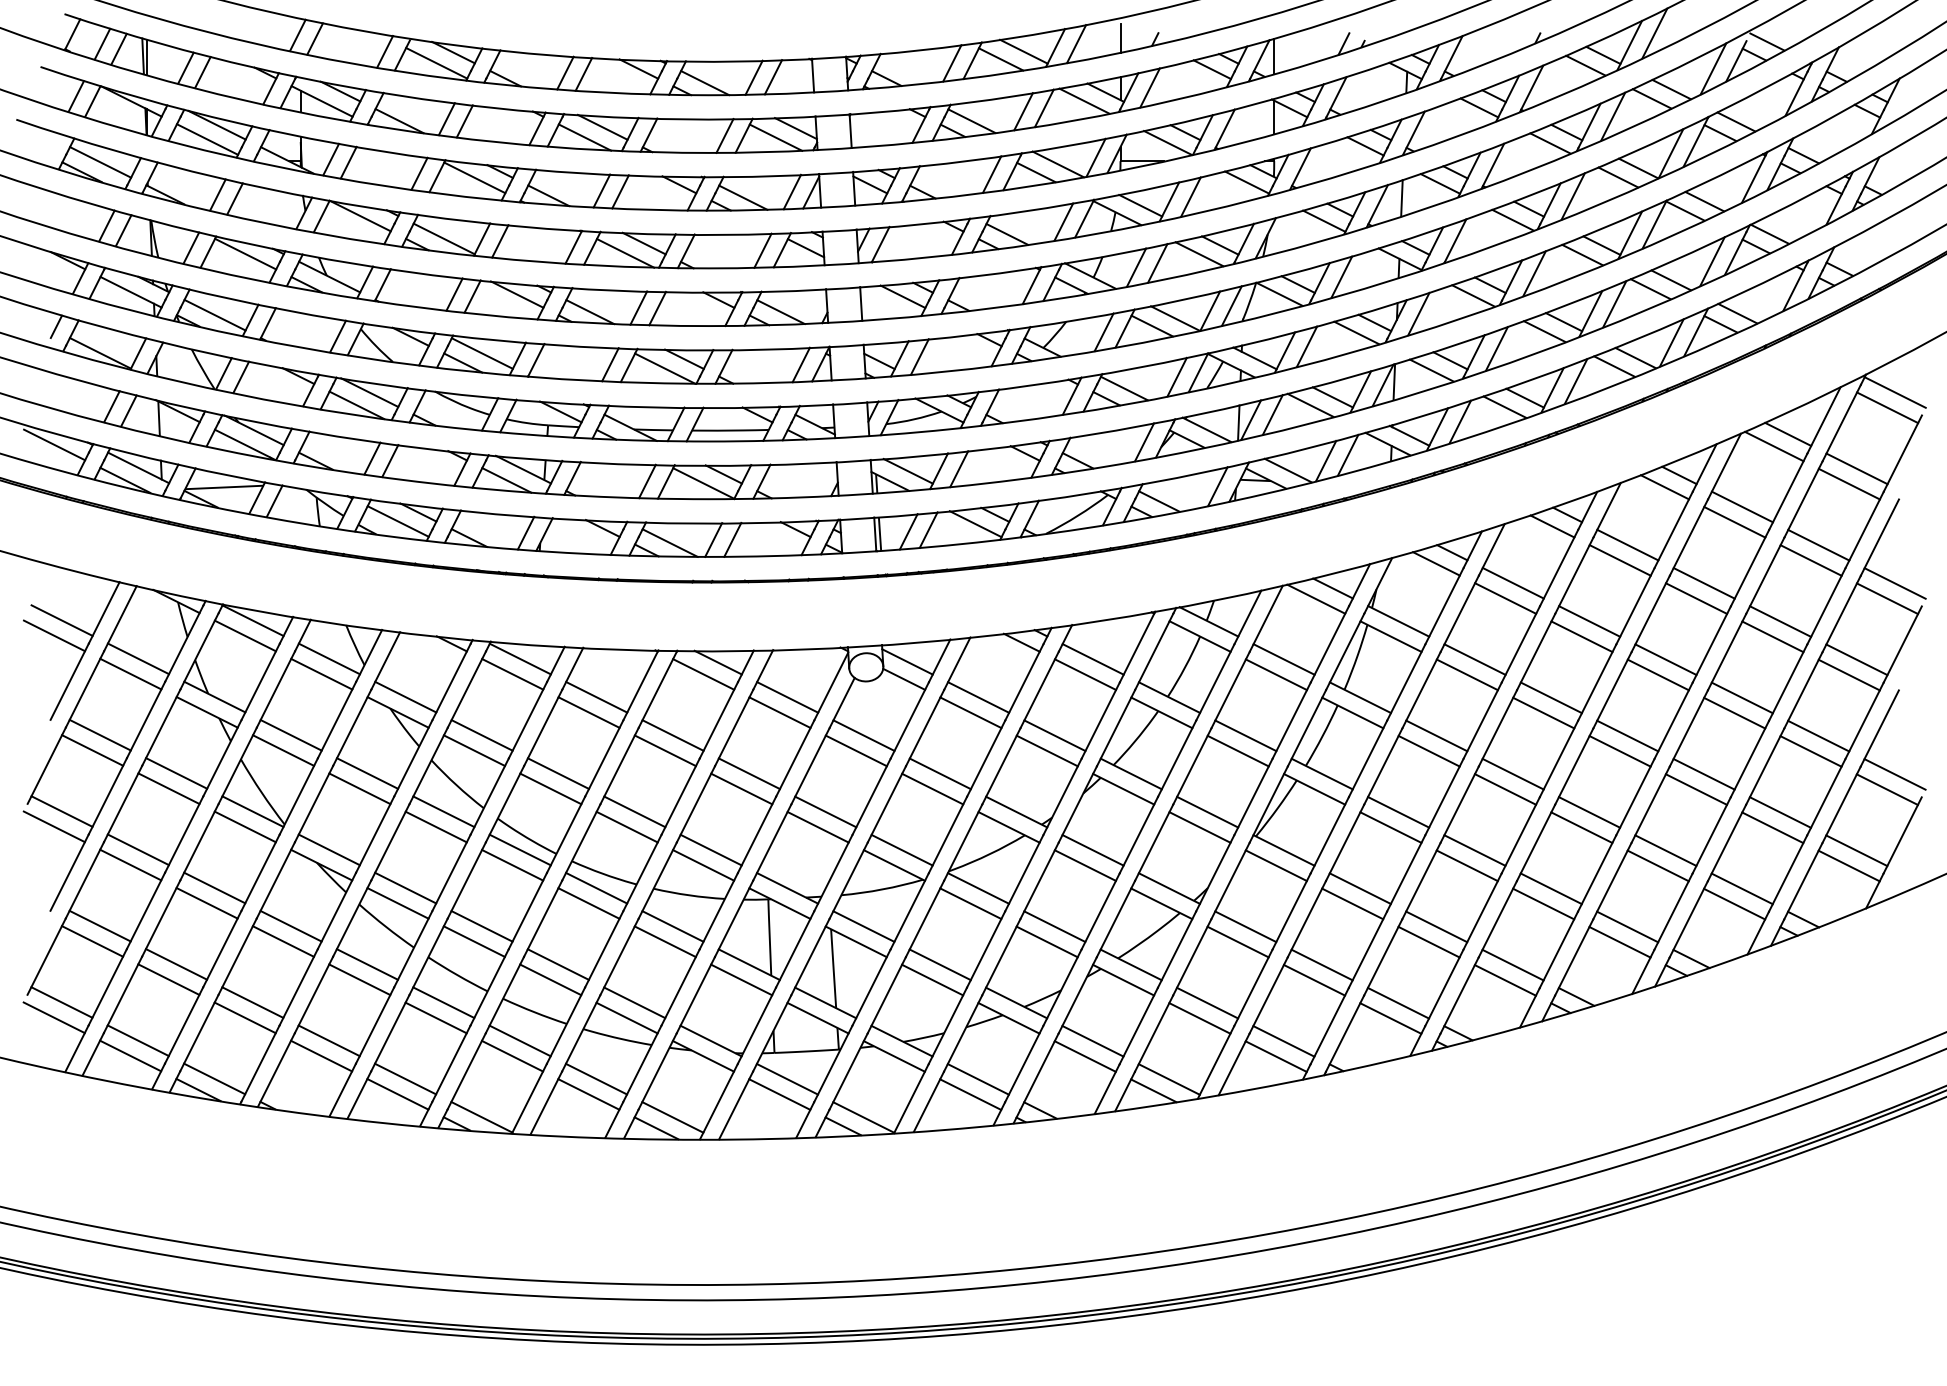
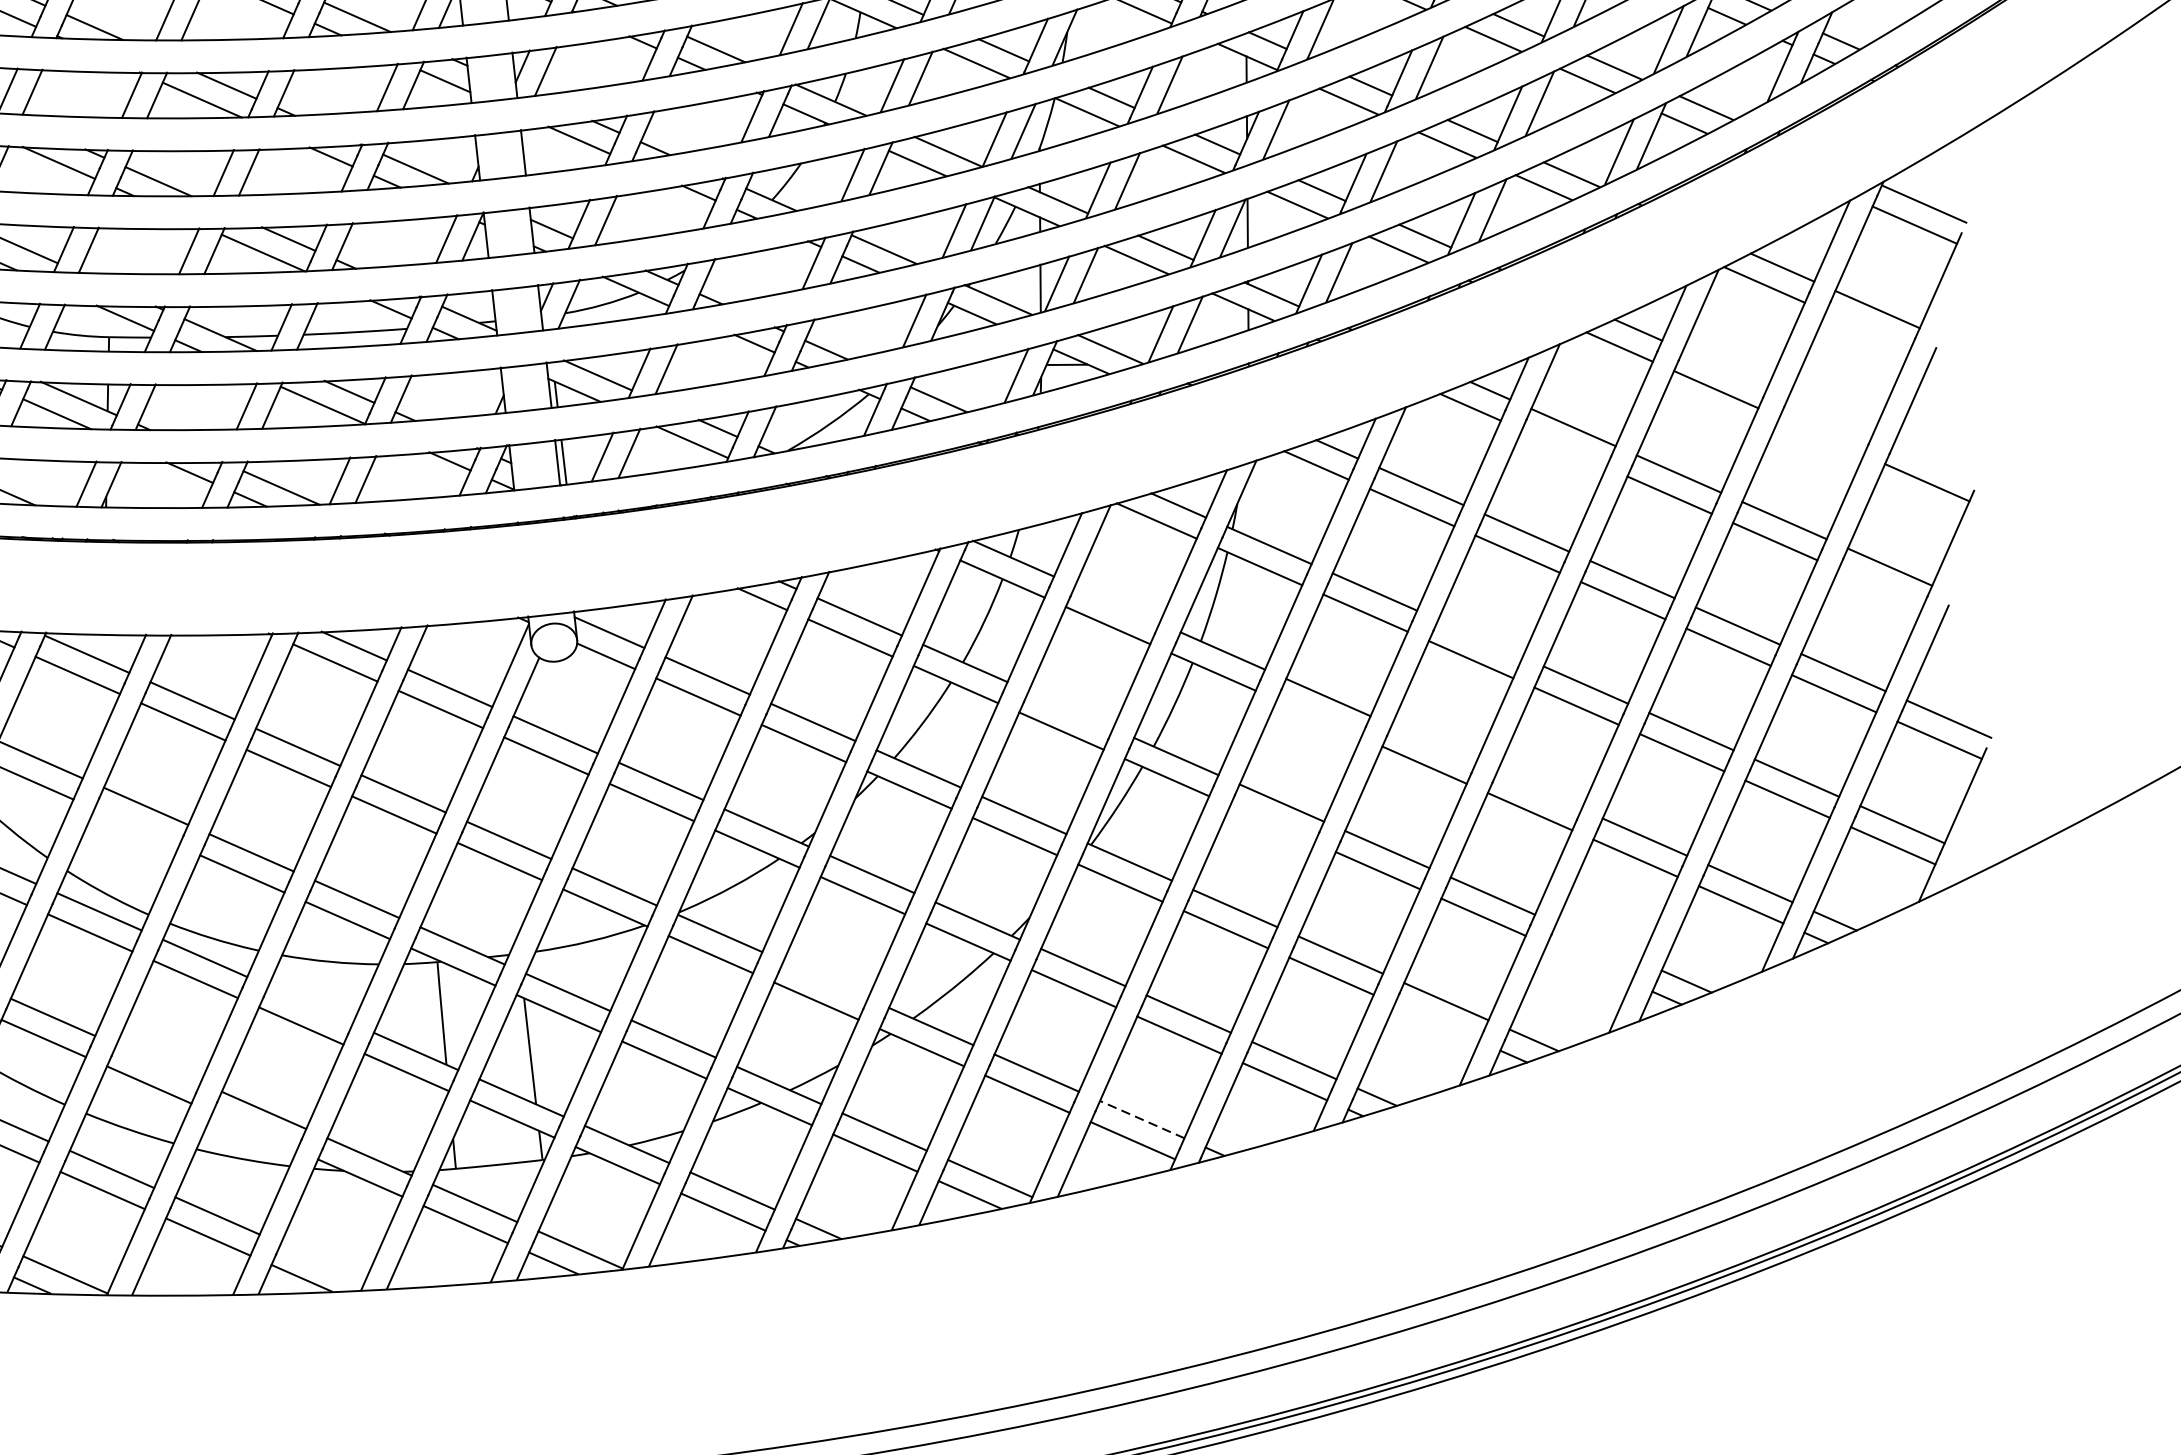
line: (1848, 483) -> (1867, 329), removed
line: (1741, 506) -> (1724, 367), removed
line: (1818, 544) -> (1830, 414), removed
line: (1619, 560) -> (1563, 448), removed
line: (1810, 560) -> (1820, 436), removed
line: (1894, 583) -> (1935, 461), removed
line: (1283, 659) -> (1116, 604), removed
line: (1848, 674) -> (1879, 587), removed
line: (1550, 697) -> (1479, 638), removed
line: (1245, 735) -> (1070, 709), removed
line: (1428, 750) -> (1318, 717), removed
line: (1512, 773) -> (1432, 743), removed
line: (550, 788) -> (136, 826), removed
line: (1589, 812) -> (1539, 790), removed
line: (1390, 827) -> (1271, 824), removed
line: (672, 926) -> (309, 1004), removed
line: (1054, 926) -> (825, 979), removed
line: (1627, 926) -> (1598, 941), removed
line: (1619, 941) -> (1588, 962), removed
line: (557, 964) -> (157, 1063), removed
line: (1504, 980) -> (1435, 1022), removed
line: (626, 1017) -> (253, 1130), removed
line: (1283, 1041) -> (1141, 1119), solid -> dashed
line: (672, 1117) -> (322, 1262), removed

